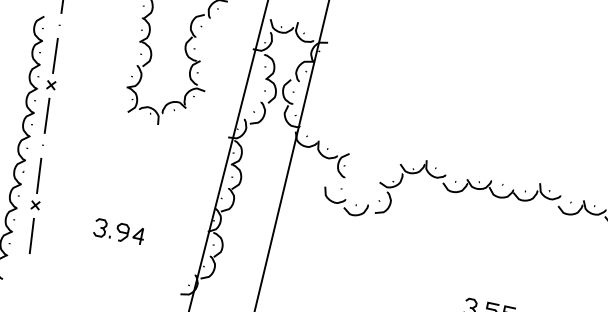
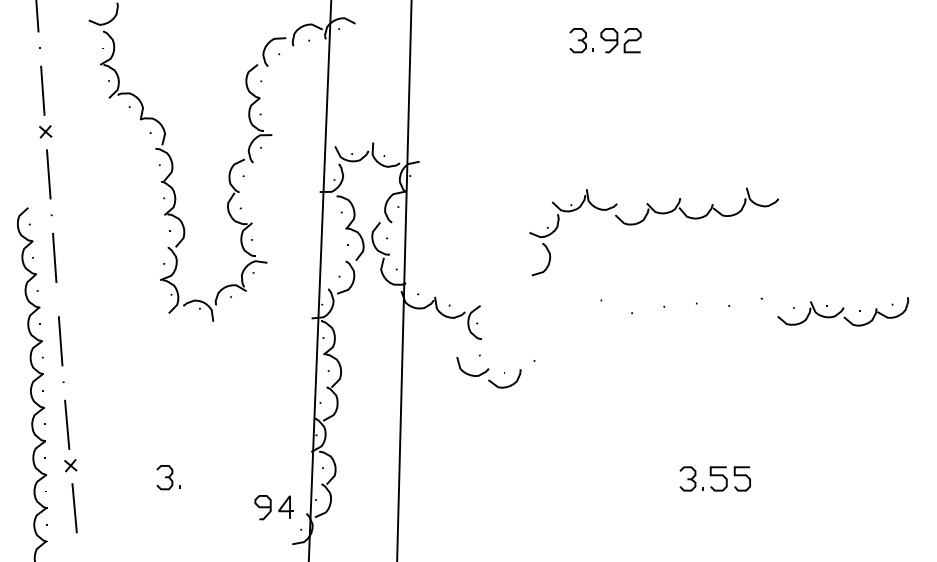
part: (51, 85) -> (57, 298), removed
part: (462, 191) -> (643, 221), moved
part: (129, 234) -> (273, 507), moved

